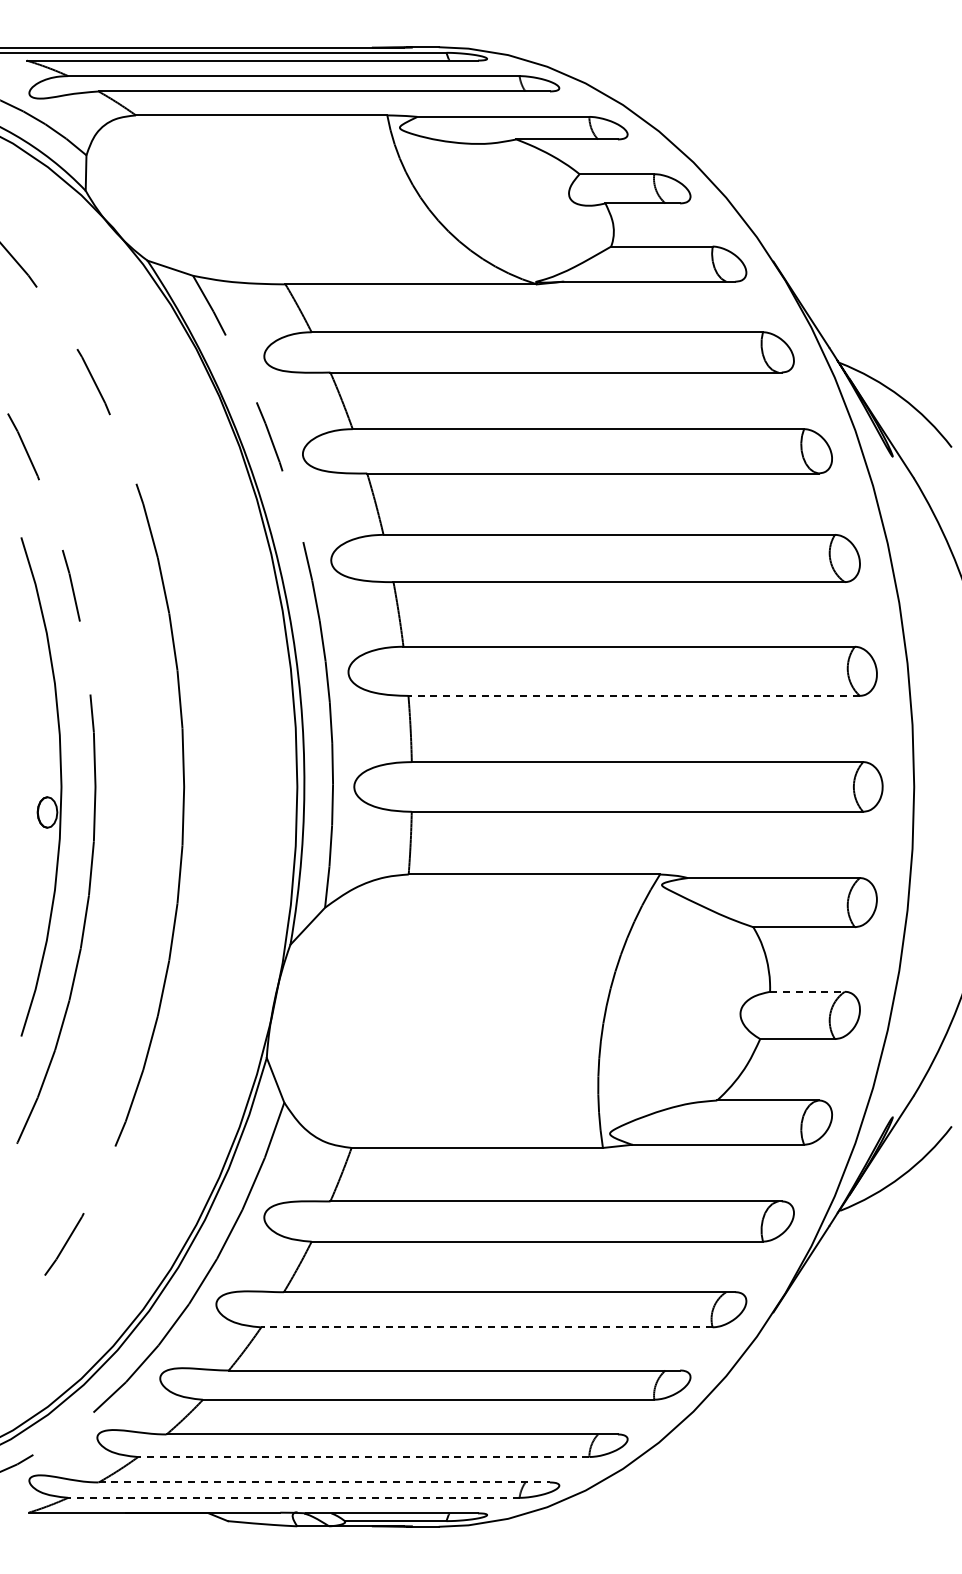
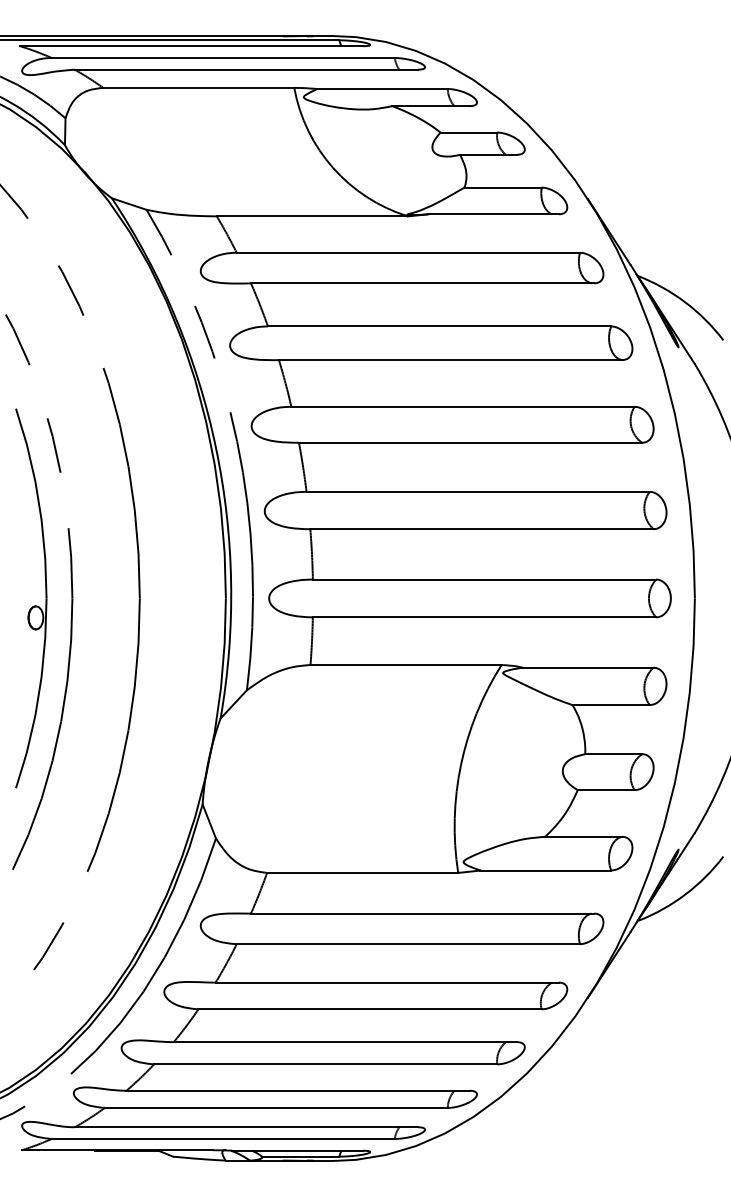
line: (634, 695) -> (482, 528), dashed -> solid
line: (807, 991) -> (613, 753), dashed -> solid
line: (486, 1327) -> (369, 1009), dashed -> solid
line: (363, 1457) -> (276, 1108), dashed -> solid
line: (324, 1482) -> (246, 1127), dashed -> solid
line: (293, 1497) -> (222, 1138), dashed -> solid

